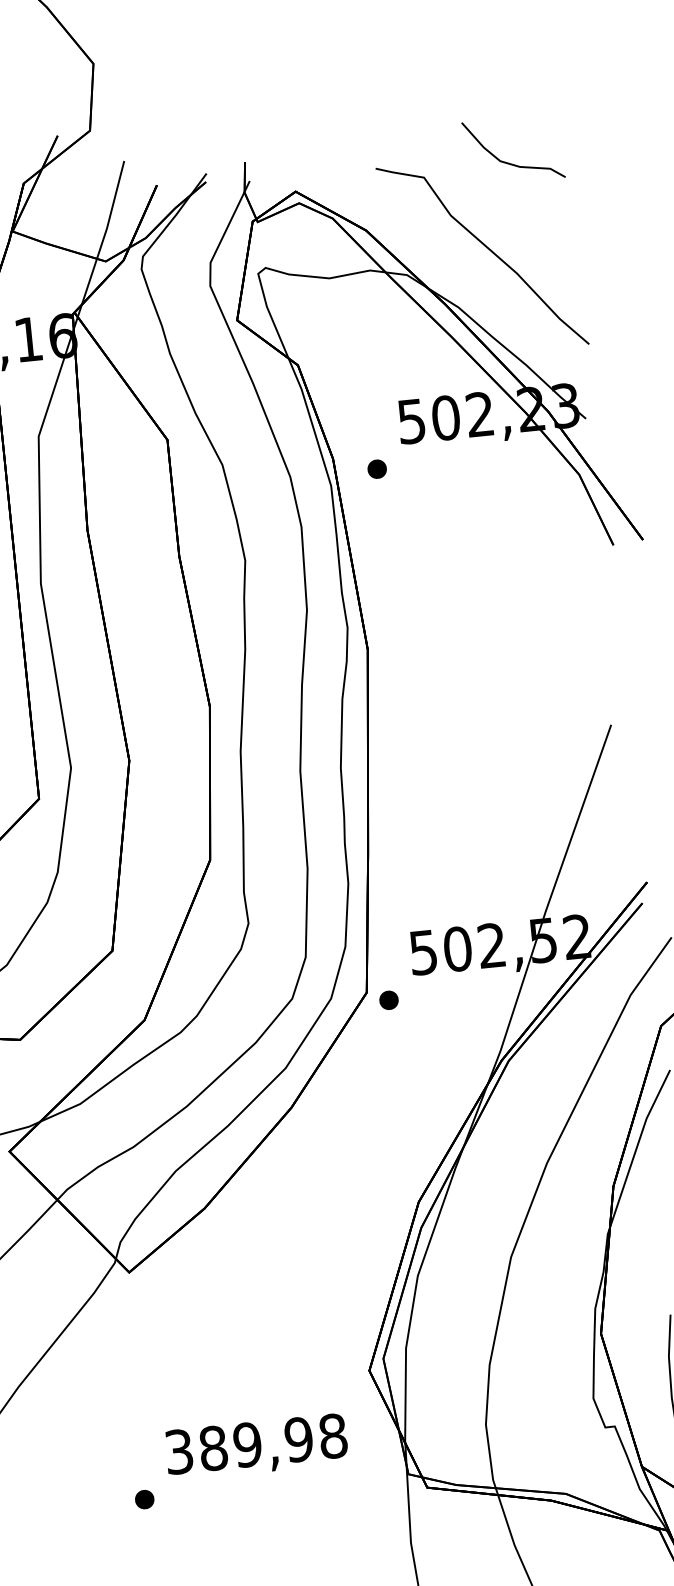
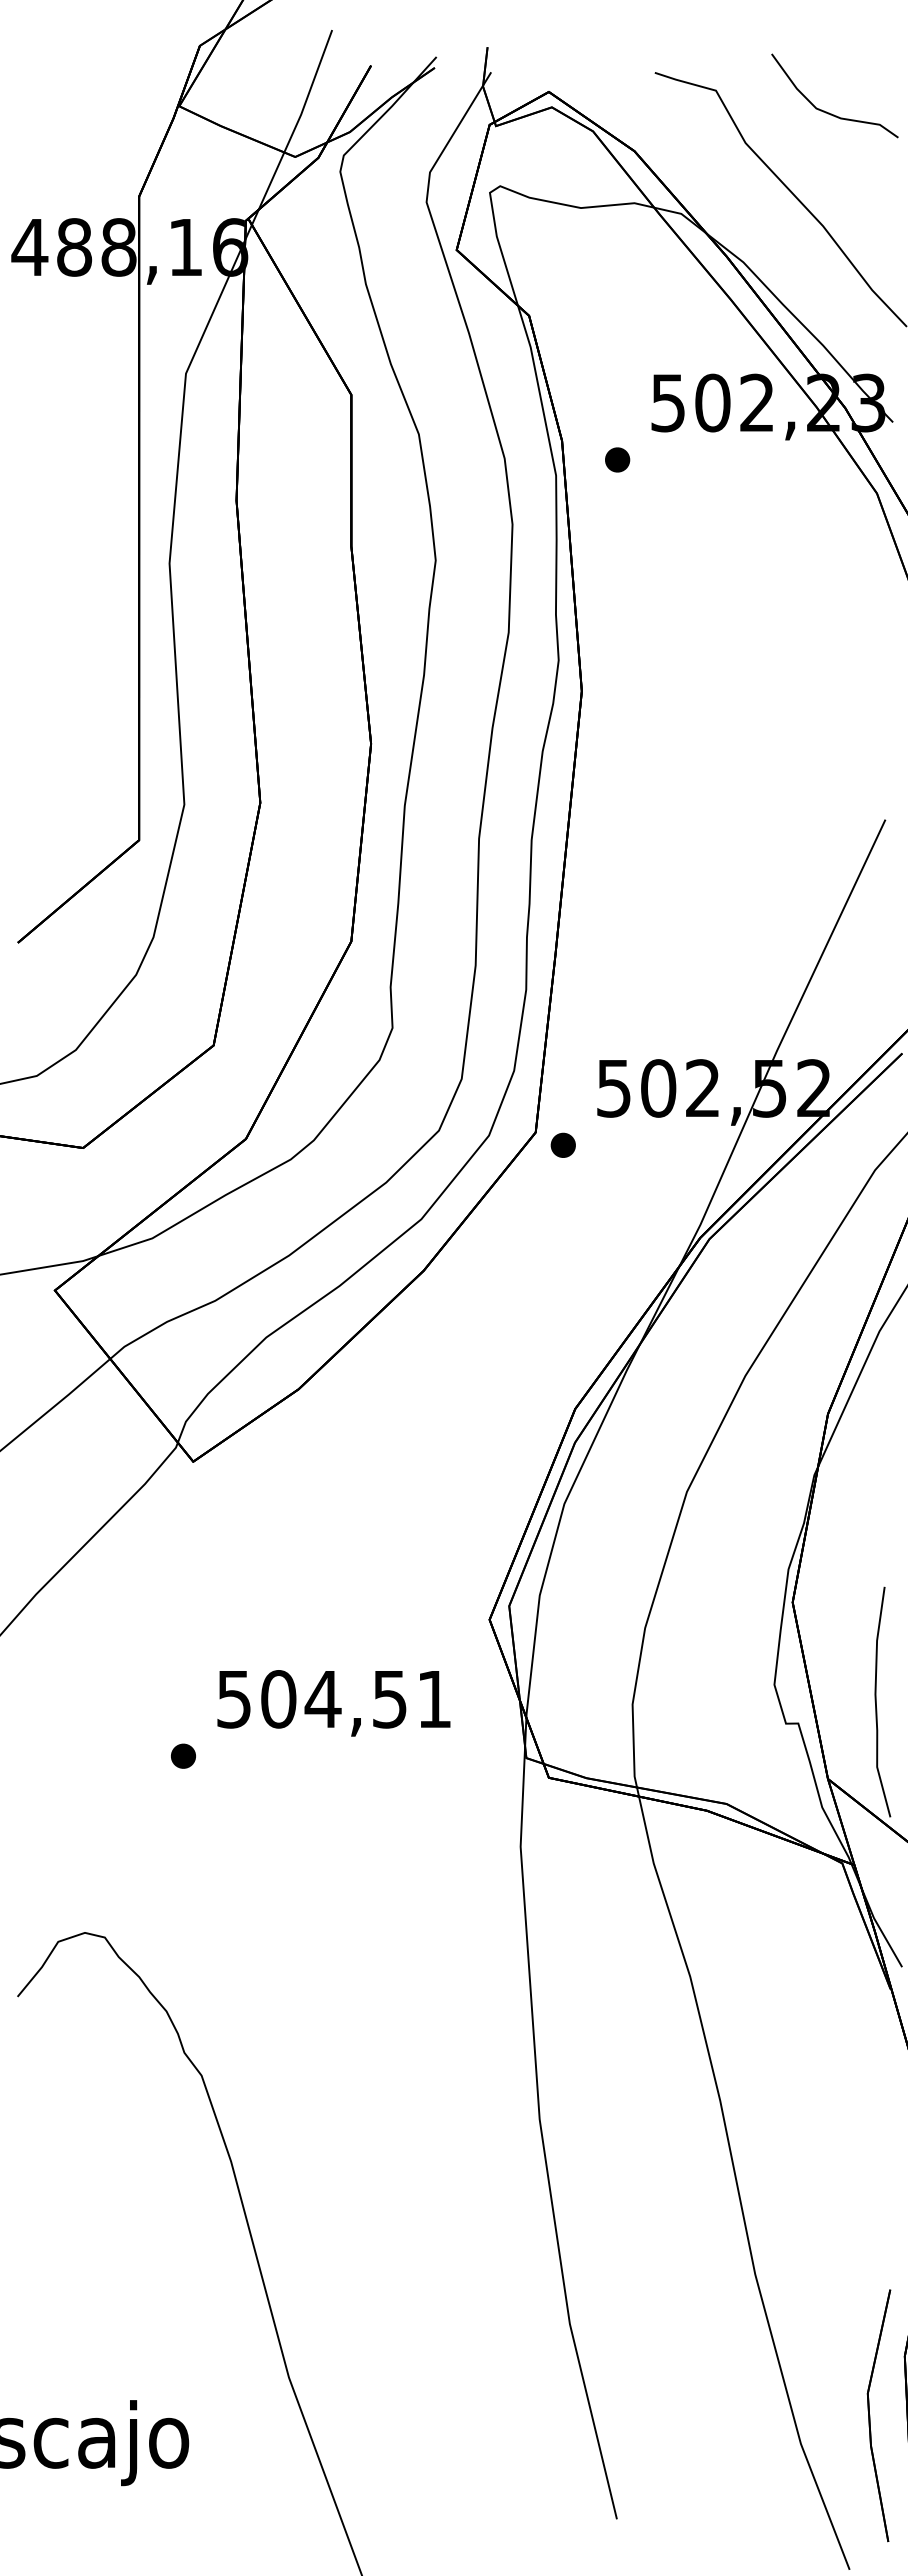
curve: (510, 163) -> (829, 112), moved
text: (256, 1444) -> (334, 1699), 389,98 -> 504,51

